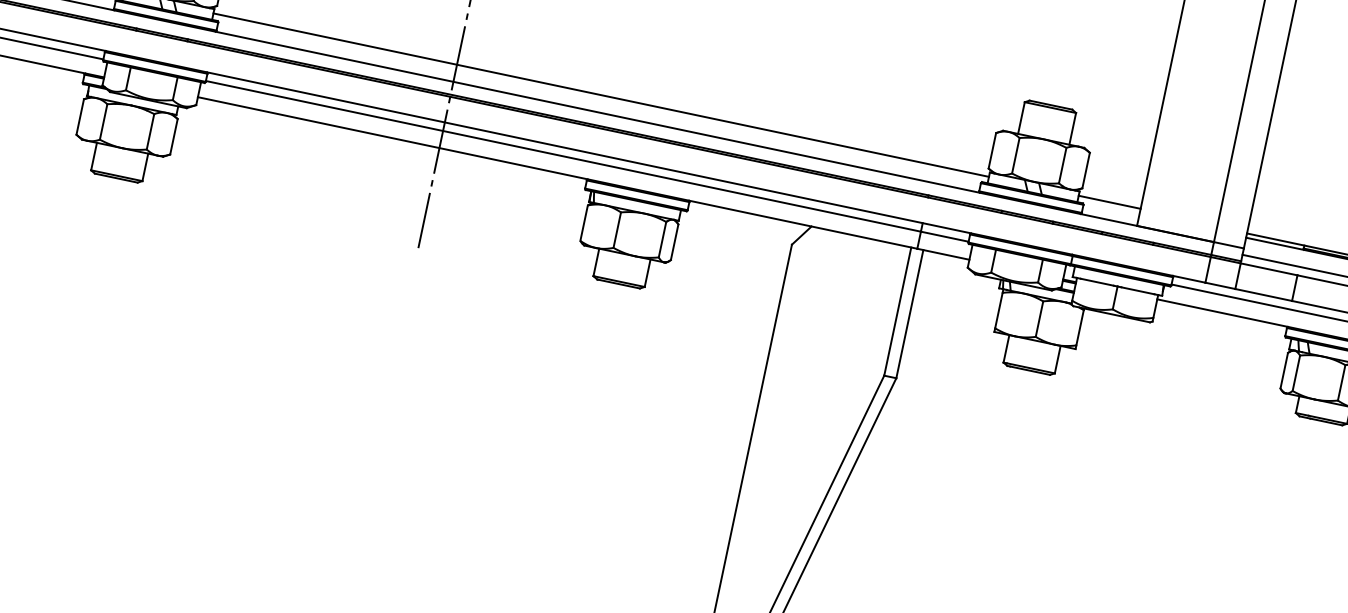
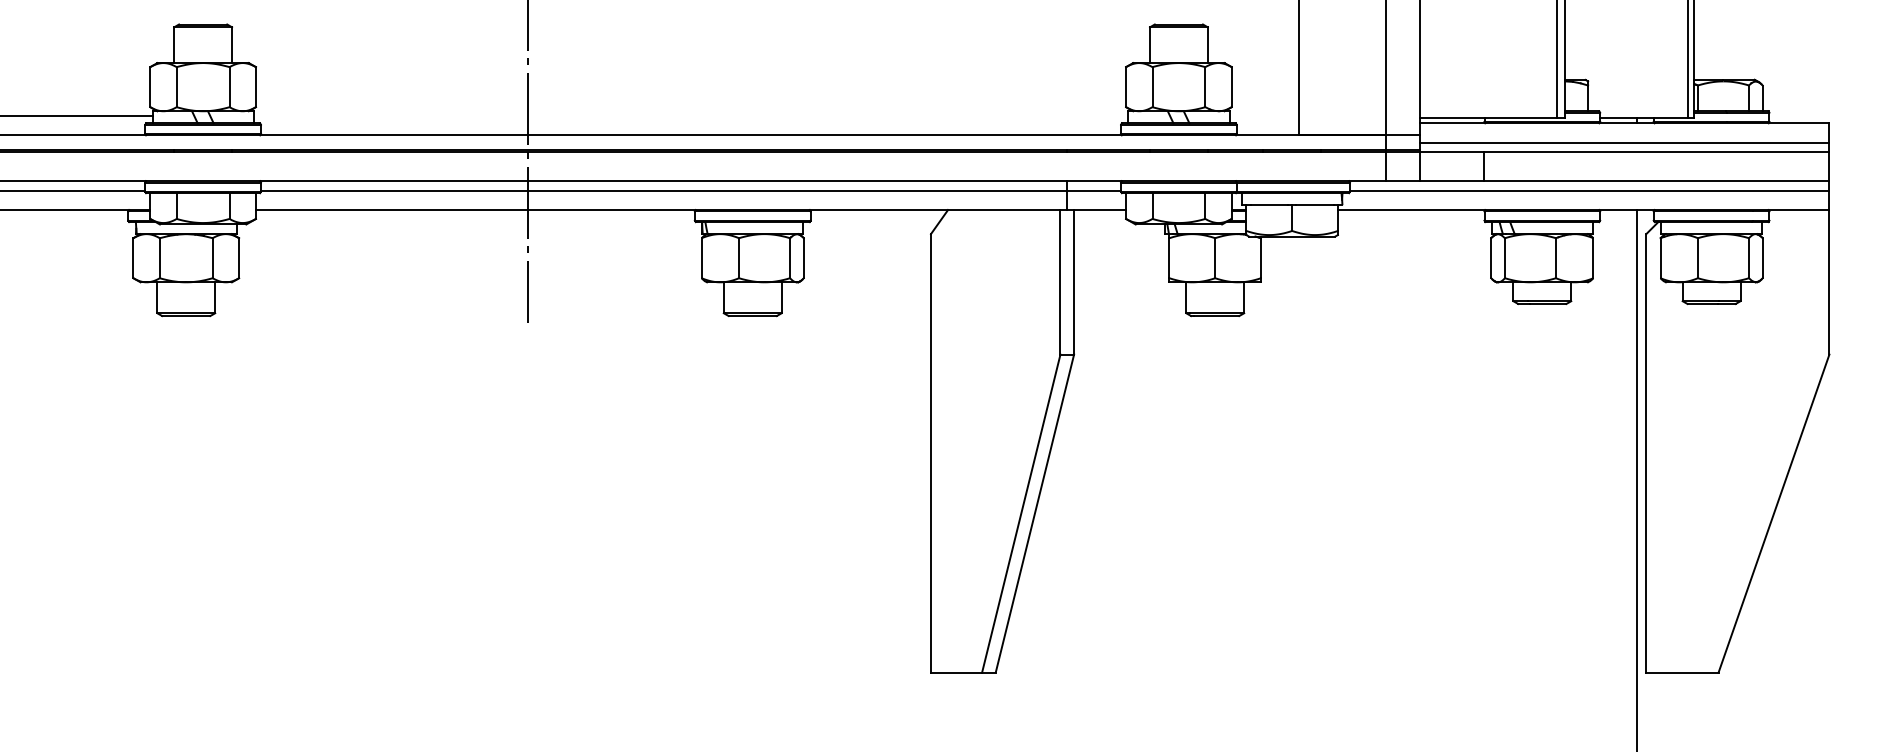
line: (600, 95) -> (690, 116), removed
line: (1109, 202) -> (1264, 116), removed

